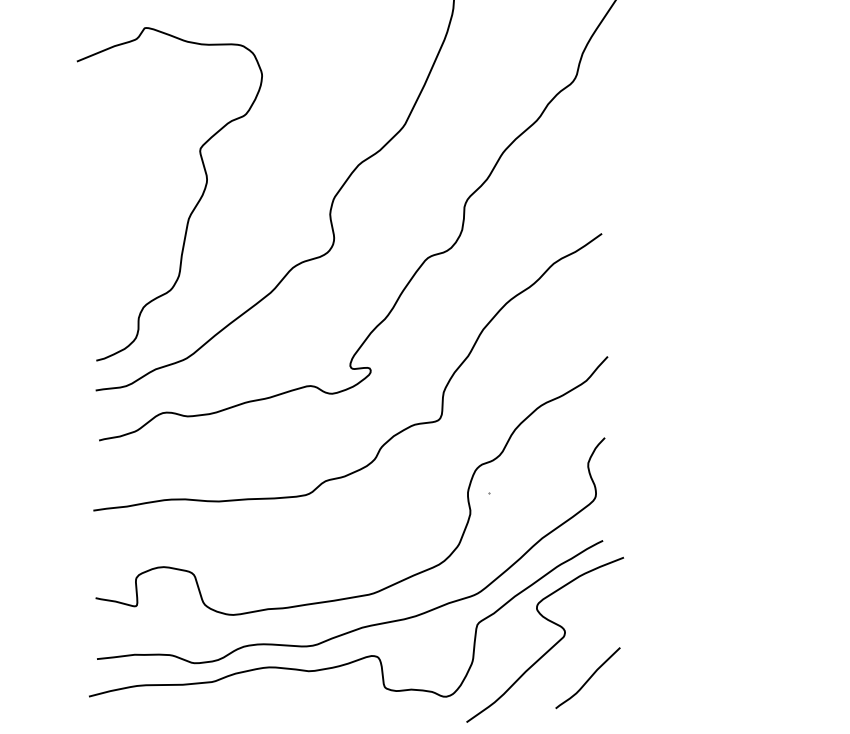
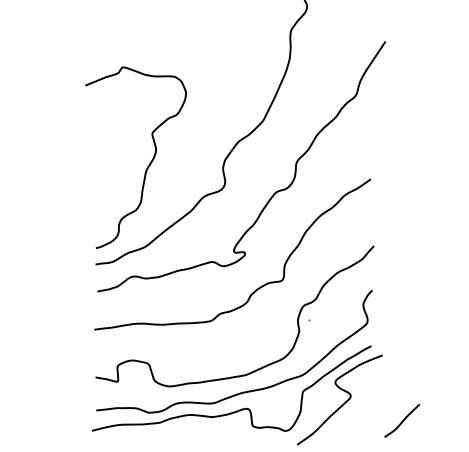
curve: (588, 677) -> (402, 420), moved

